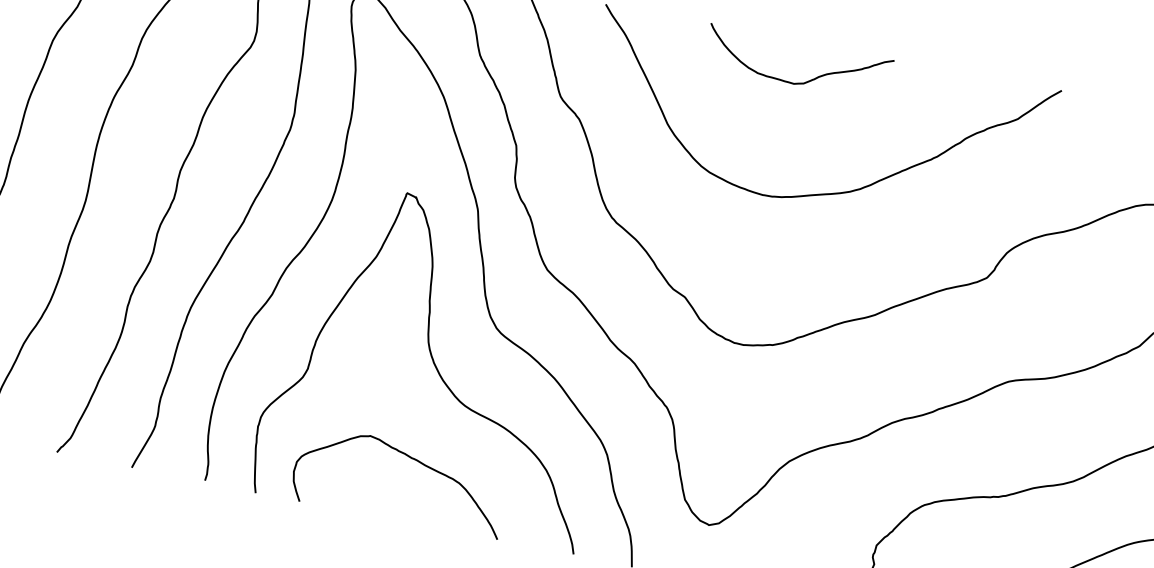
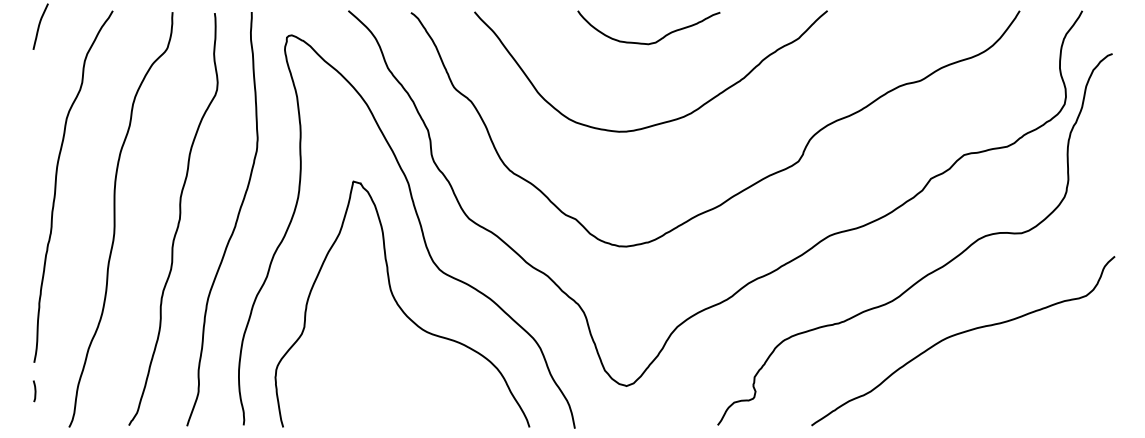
curve: (796, 82) -> (650, 42), moved
curve: (409, 458) -> (393, 379), removed

